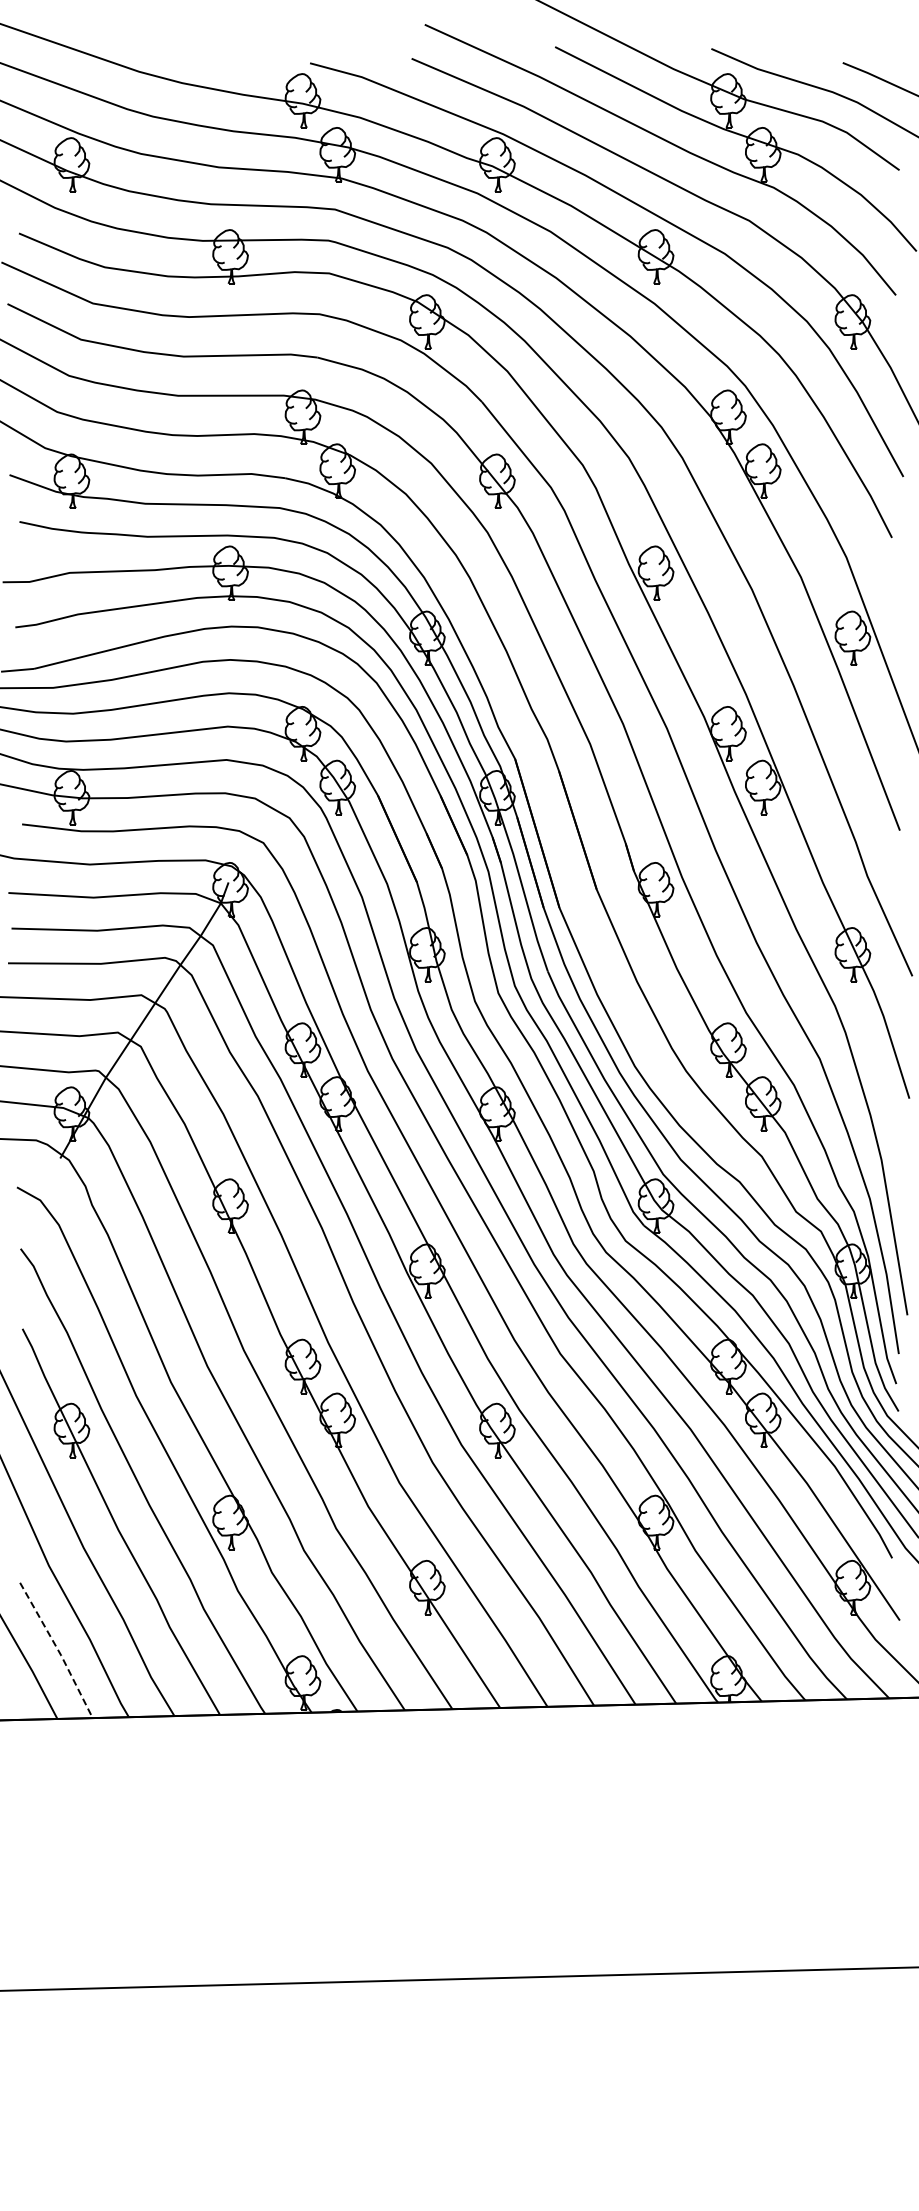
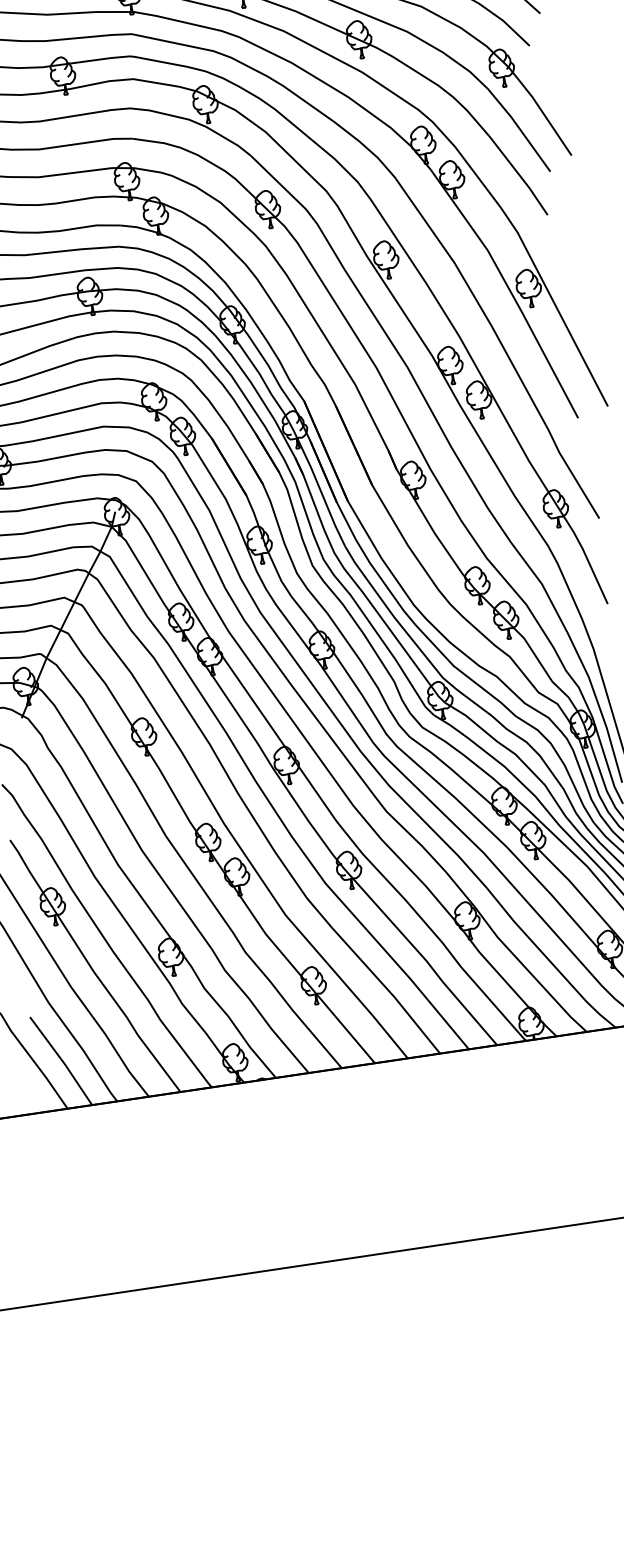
line: (58, 1651) -> (62, 1061), dashed -> solid

